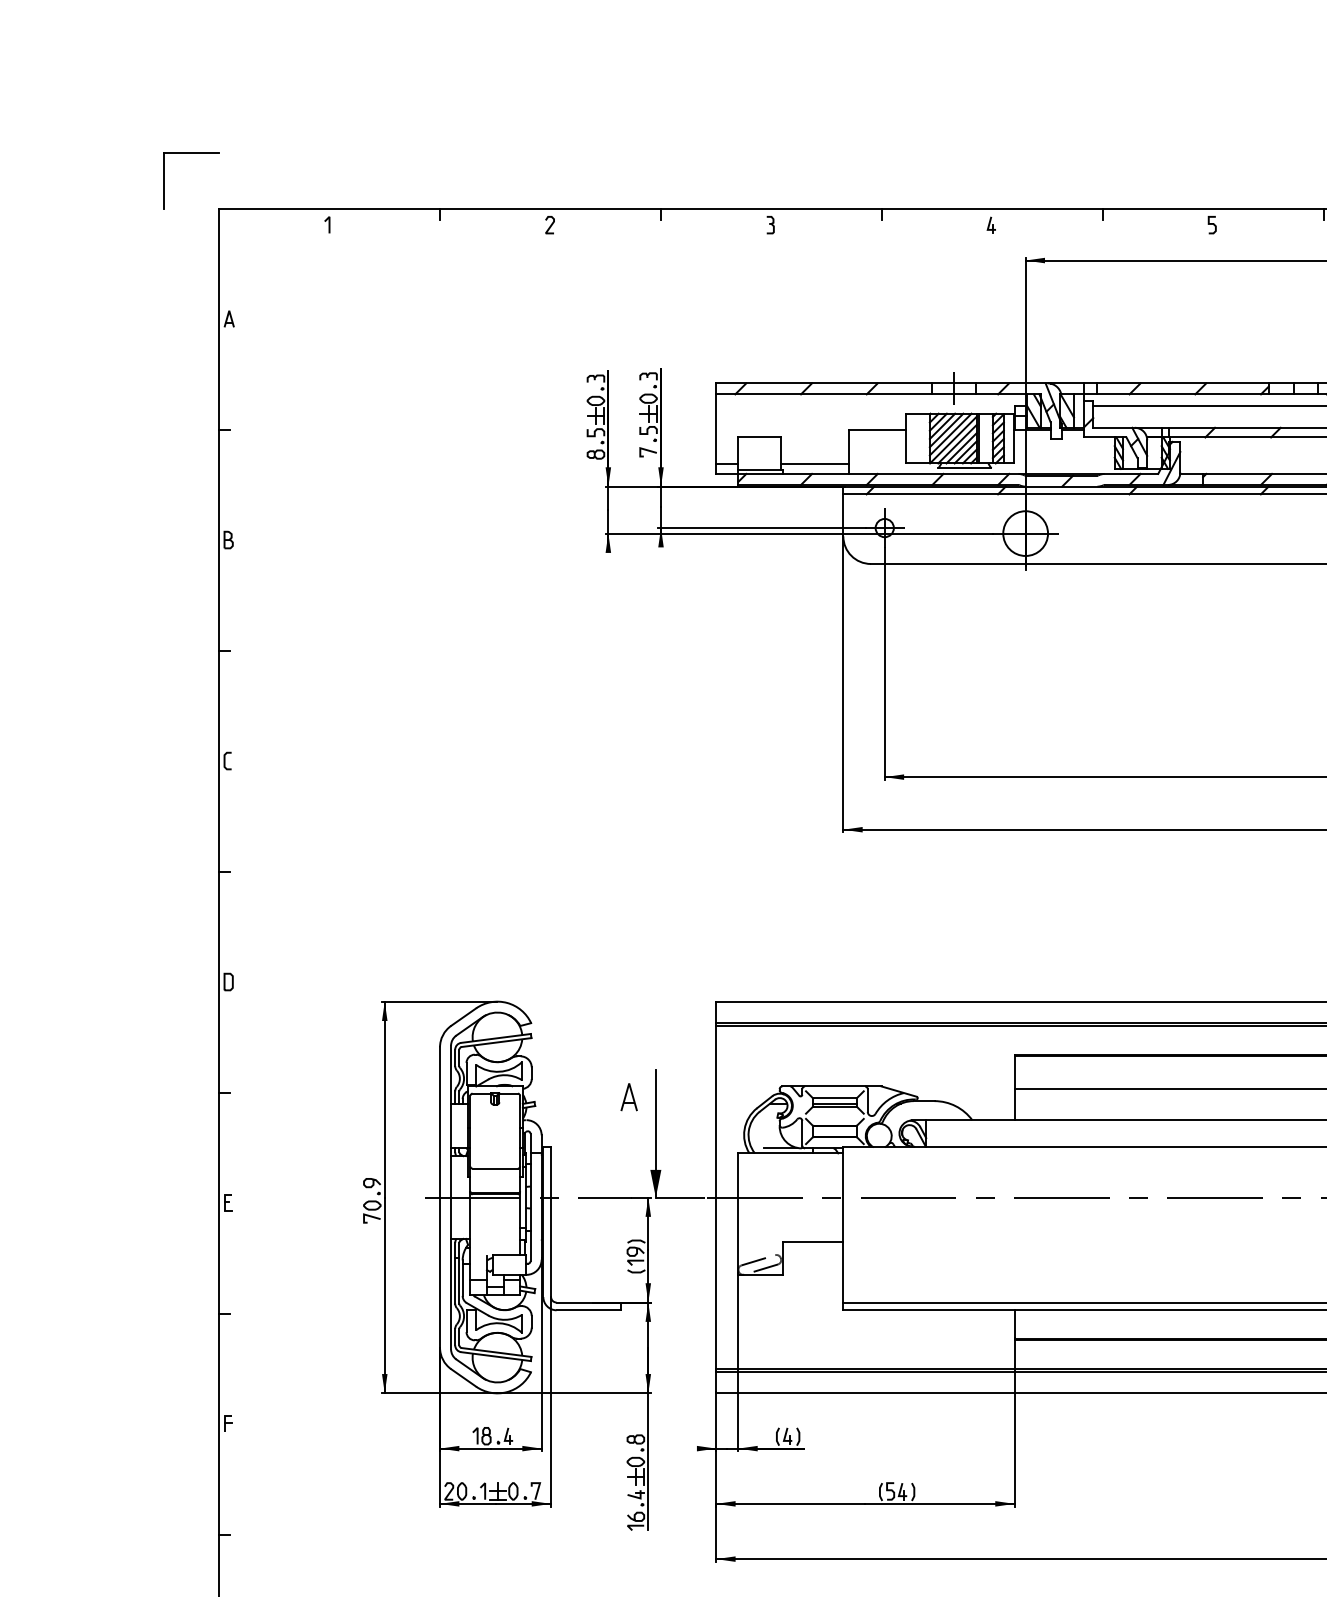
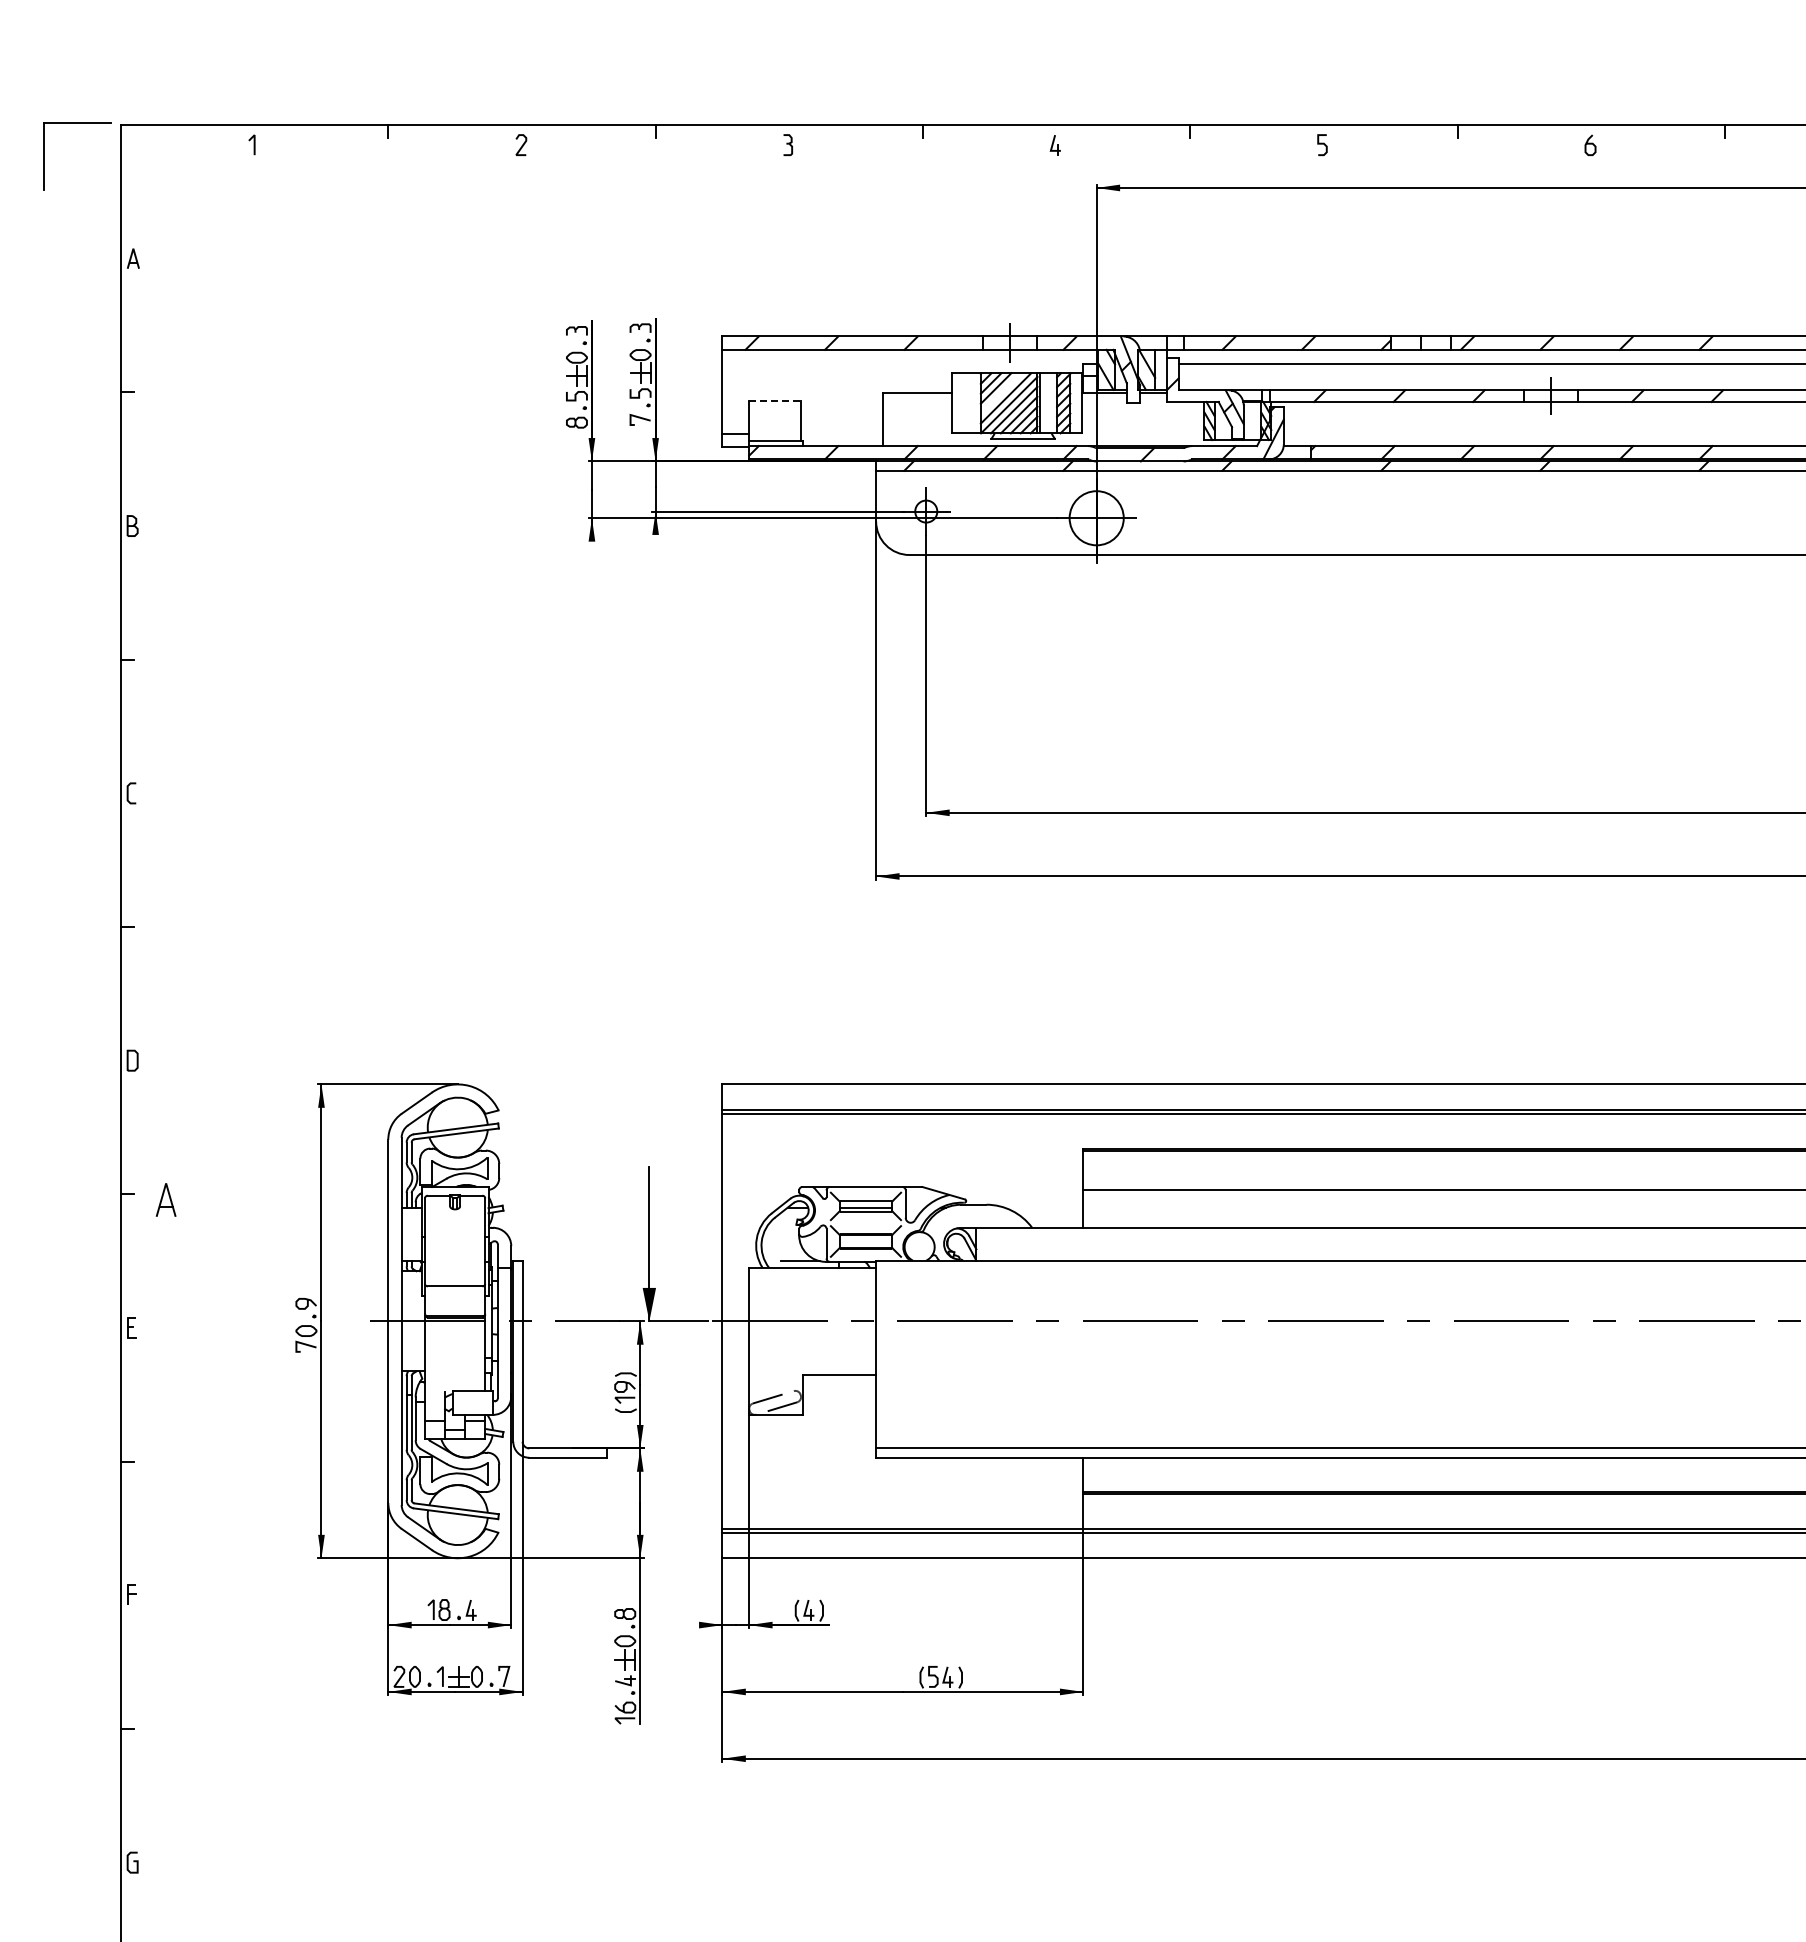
part: (191, 153) -> (77, 123), moved
line: (946, 430) -> (1000, 393), removed
line: (760, 436) -> (775, 400), solid -> dashed
line: (814, 463) -> (841, 433), removed
part: (628, 1096) -> (165, 1199), moved

